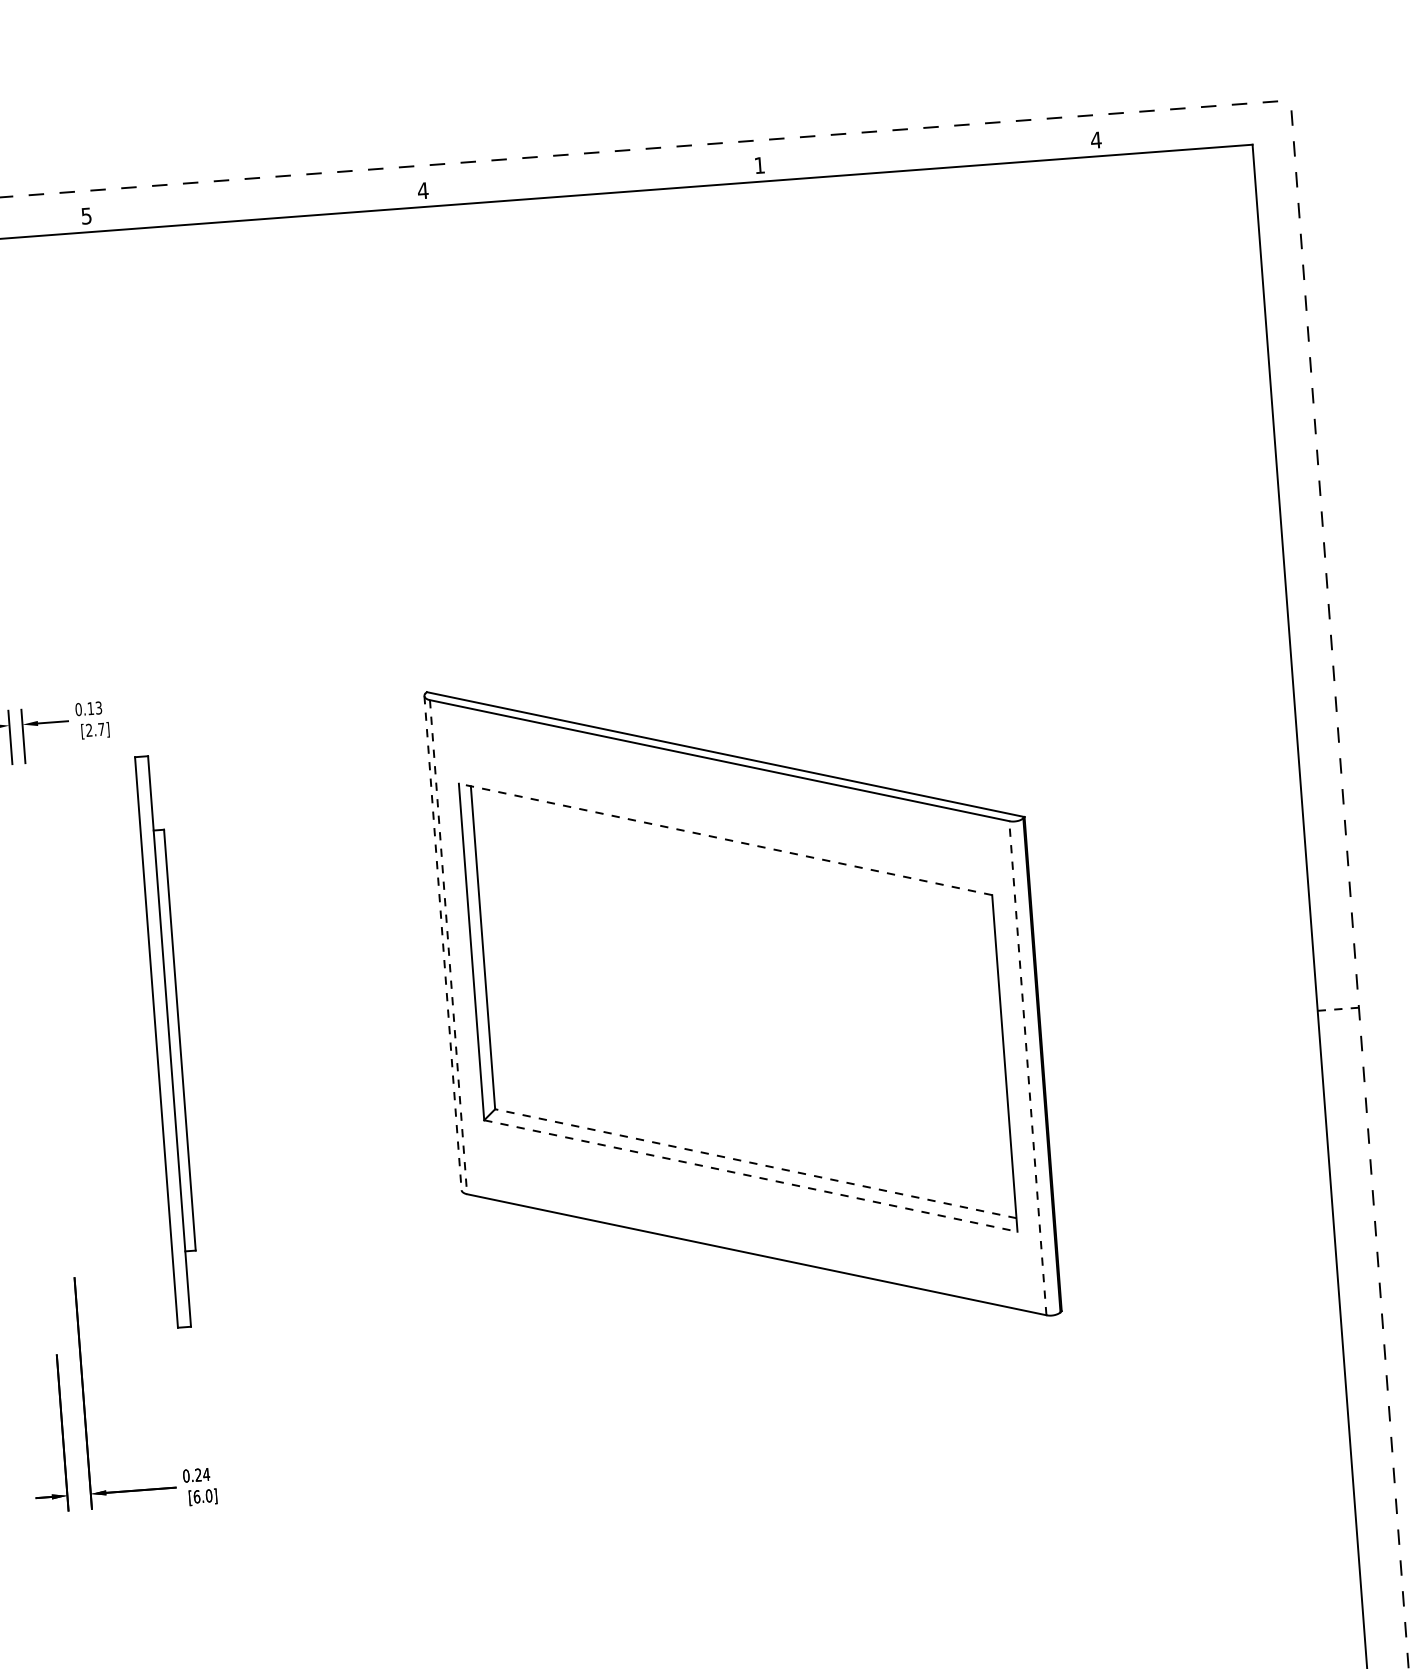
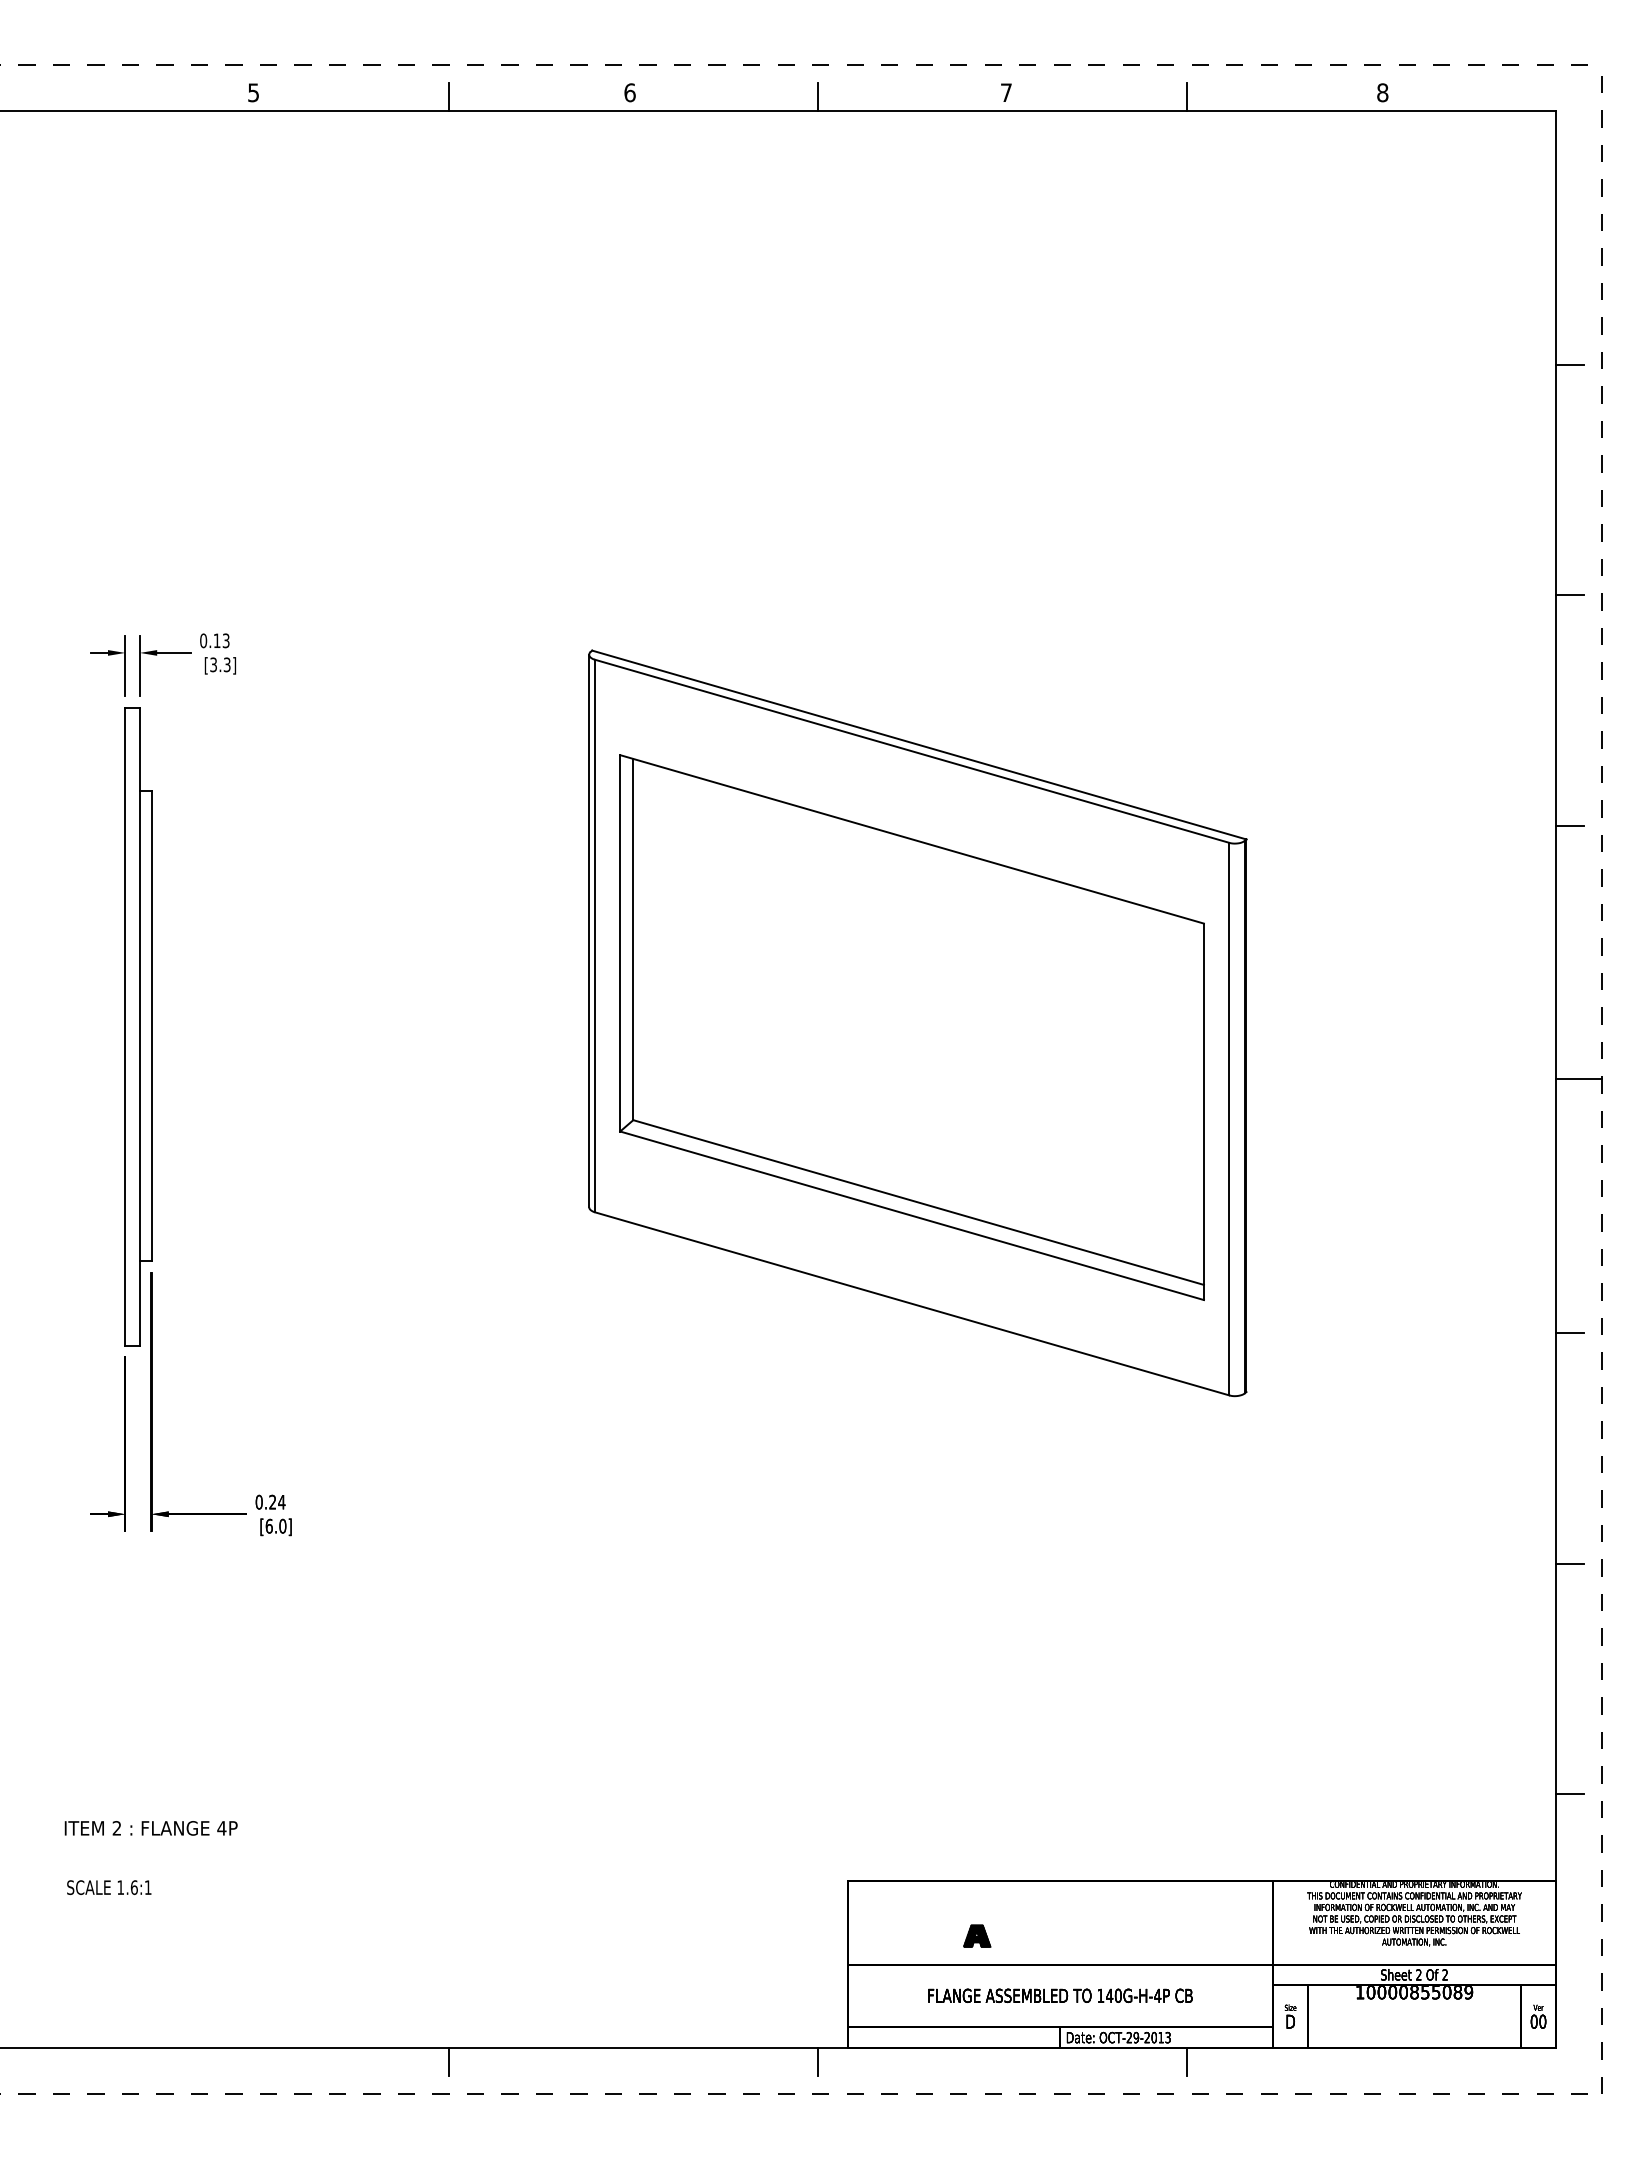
text: (1095, 139) -> (1382, 92), 4 -> 8
line: (921, 156) -> (1187, 96), added
text: (759, 165) -> (1006, 92), 1 -> 7
line: (591, 181) -> (818, 96), added
text: (422, 190) -> (629, 92), 4 -> 6
line: (261, 206) -> (449, 96), added
line: (1281, 370) -> (1569, 364), added
line: (1297, 577) -> (1569, 595), added
text: (95, 729) -> (220, 664), [2.7] -> [3.3]
line: (1312, 782) -> (1569, 825), added
line: (725, 839) -> (912, 839), dashed -> solid
line: (443, 943) -> (589, 931), dashed -> solid
line: (449, 947) -> (595, 936), dashed -> solid
line: (1338, 1009) -> (1579, 1079), dashed -> solid
part: (168, 1041) -> (138, 1026), moved
line: (1028, 1067) -> (1229, 1118), dashed -> solid
line: (755, 1163) -> (918, 1202), dashed -> solid
line: (751, 1175) -> (912, 1215), dashed -> solid
line: (1346, 1237) -> (1569, 1333), added
line: (1362, 1442) -> (1569, 1563), added
line: (1377, 1649) -> (1569, 1794), added

